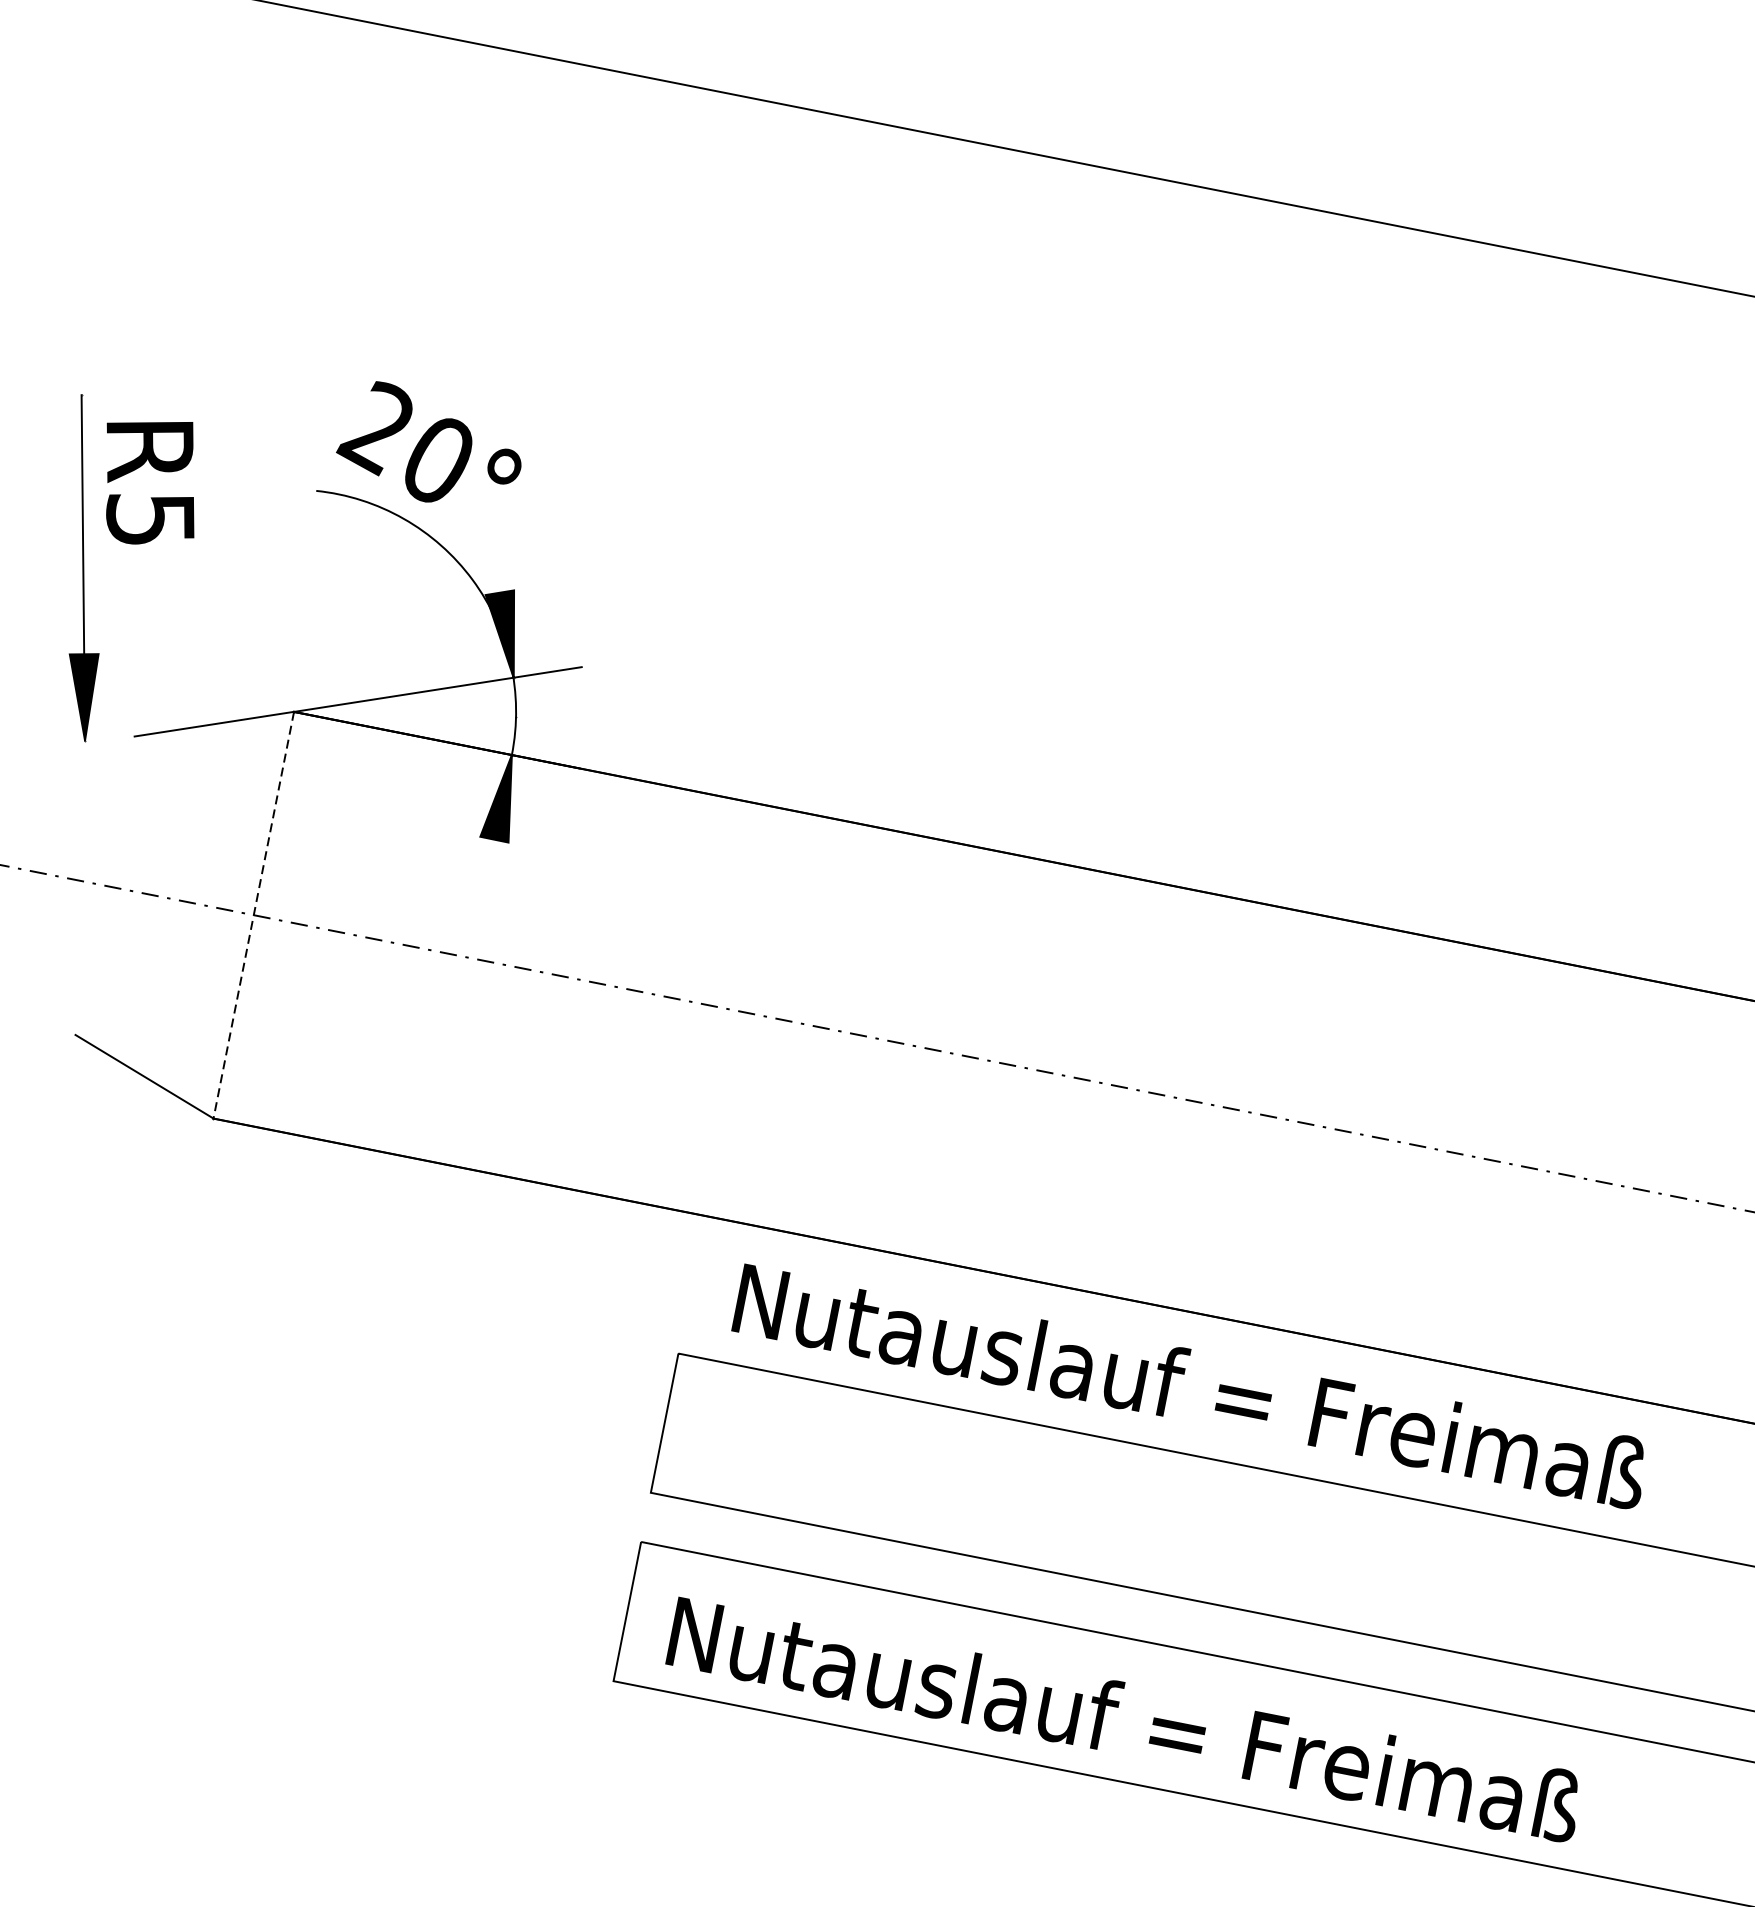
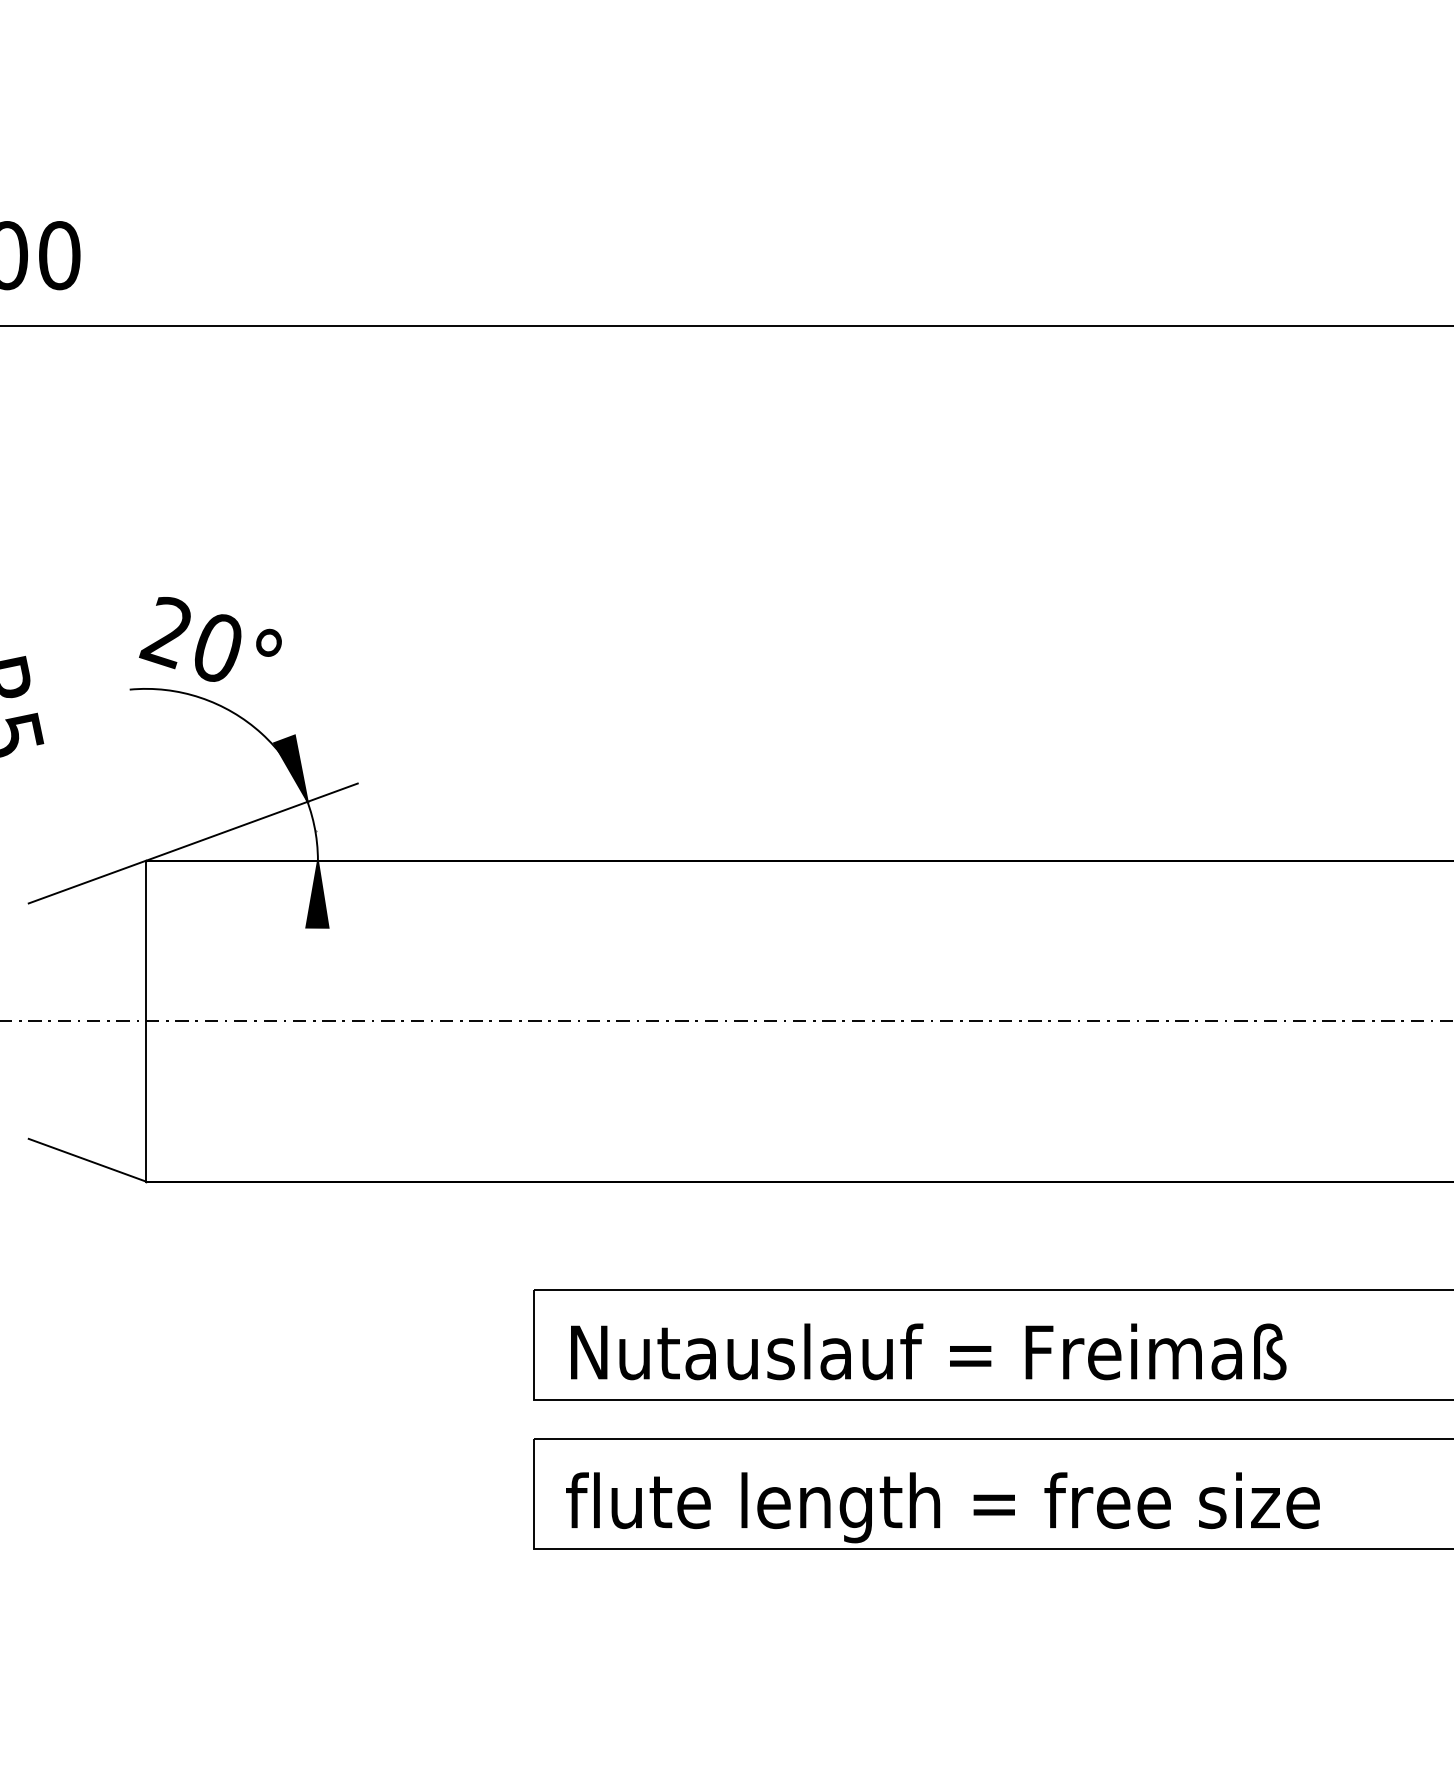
line: (254, 915) -> (146, 1021), dashed -> solid
text: (1191, 1385) -> (928, 1351), moved
text: (1141, 1731) -> (942, 1507), Nutauslauf = Freimaß -> flute length = free size

